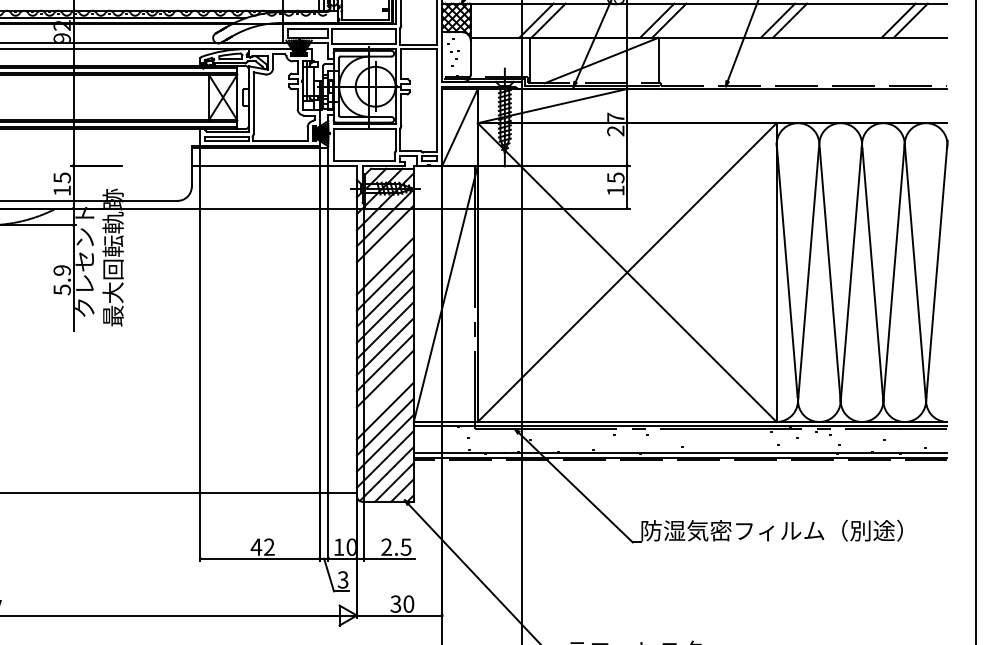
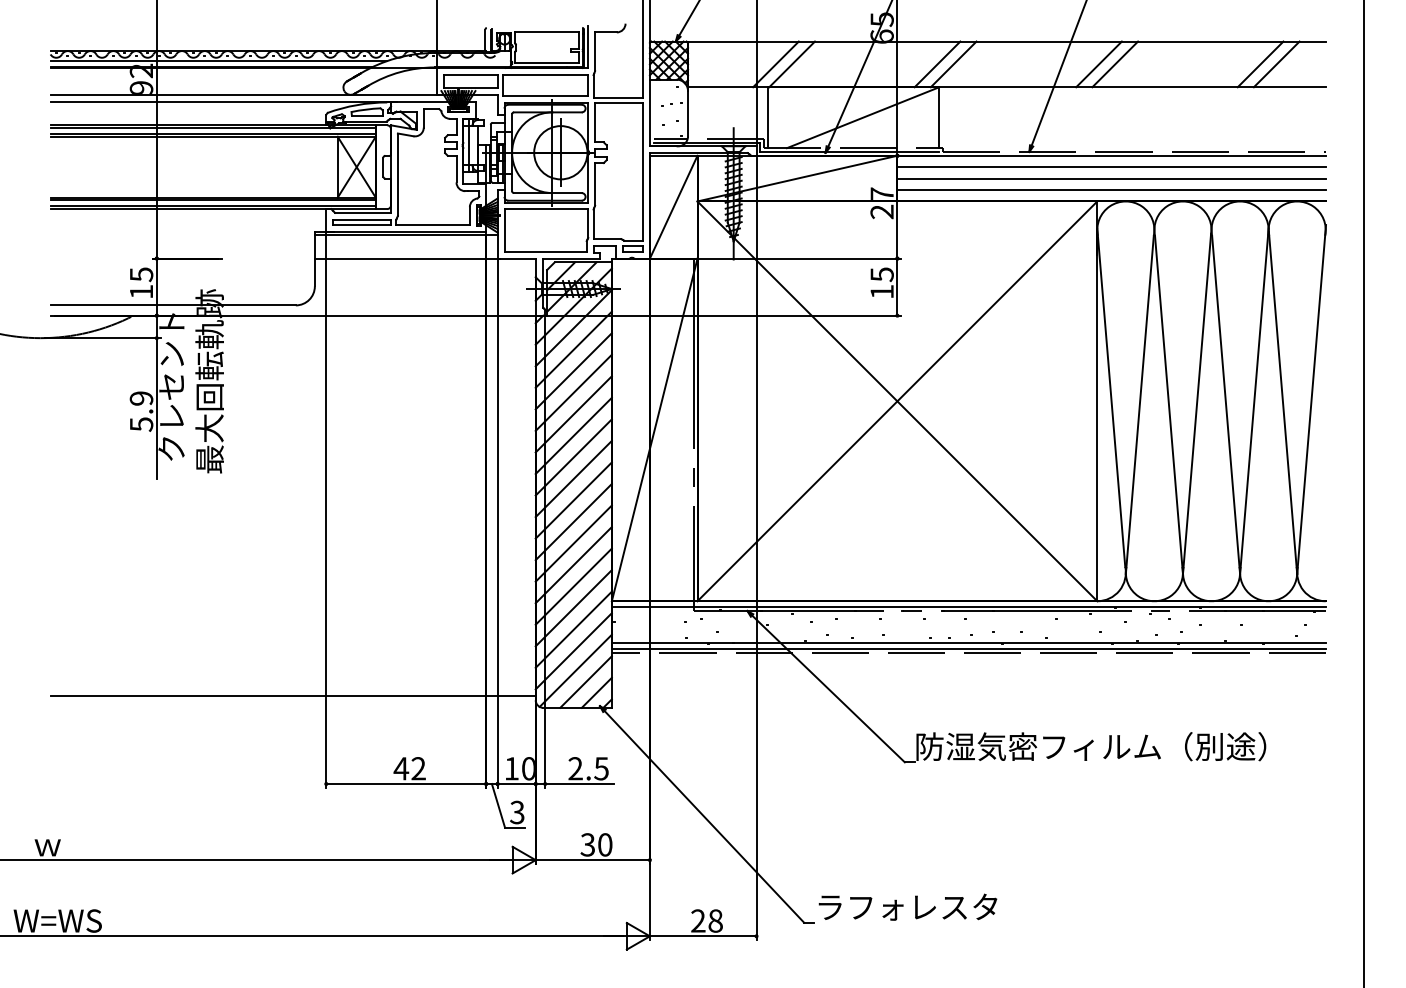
line: (787, 97) -> (1111, 167), added
line: (787, 106) -> (1111, 178), added
line: (787, 114) -> (1111, 190), added
line: (385, 250) -> (573, 371), added
line: (385, 395) -> (573, 565), added

